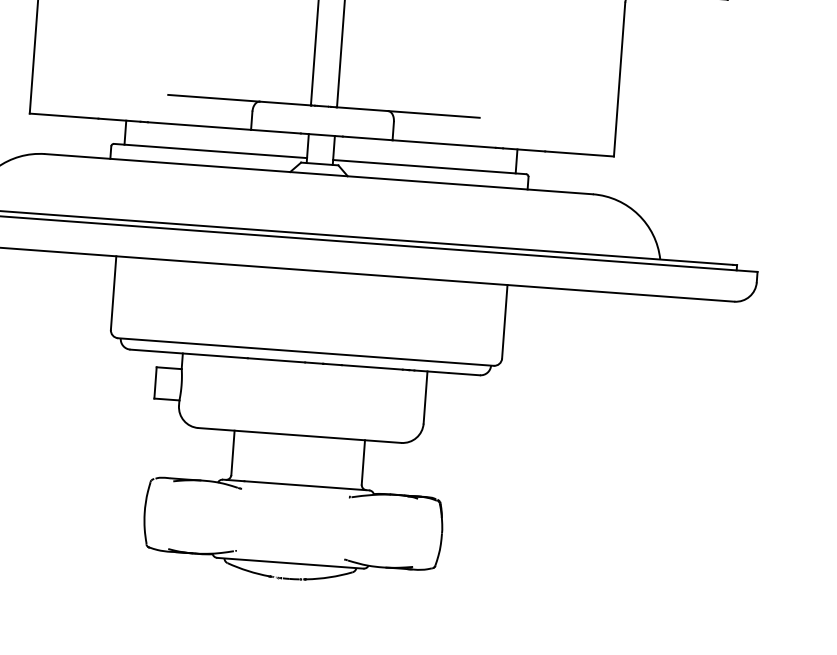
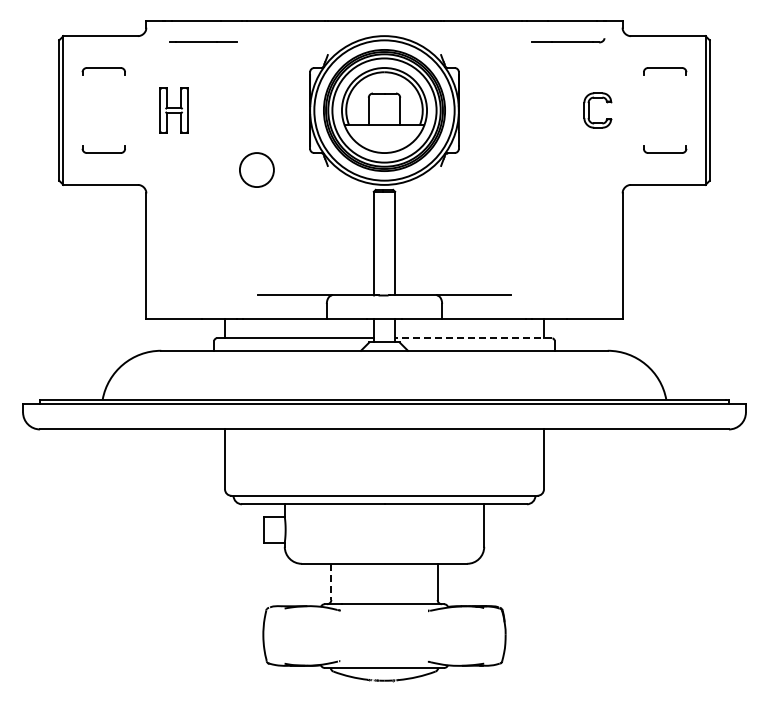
line: (429, 167) -> (473, 338), solid -> dashed
line: (233, 453) -> (331, 582), solid -> dashed

